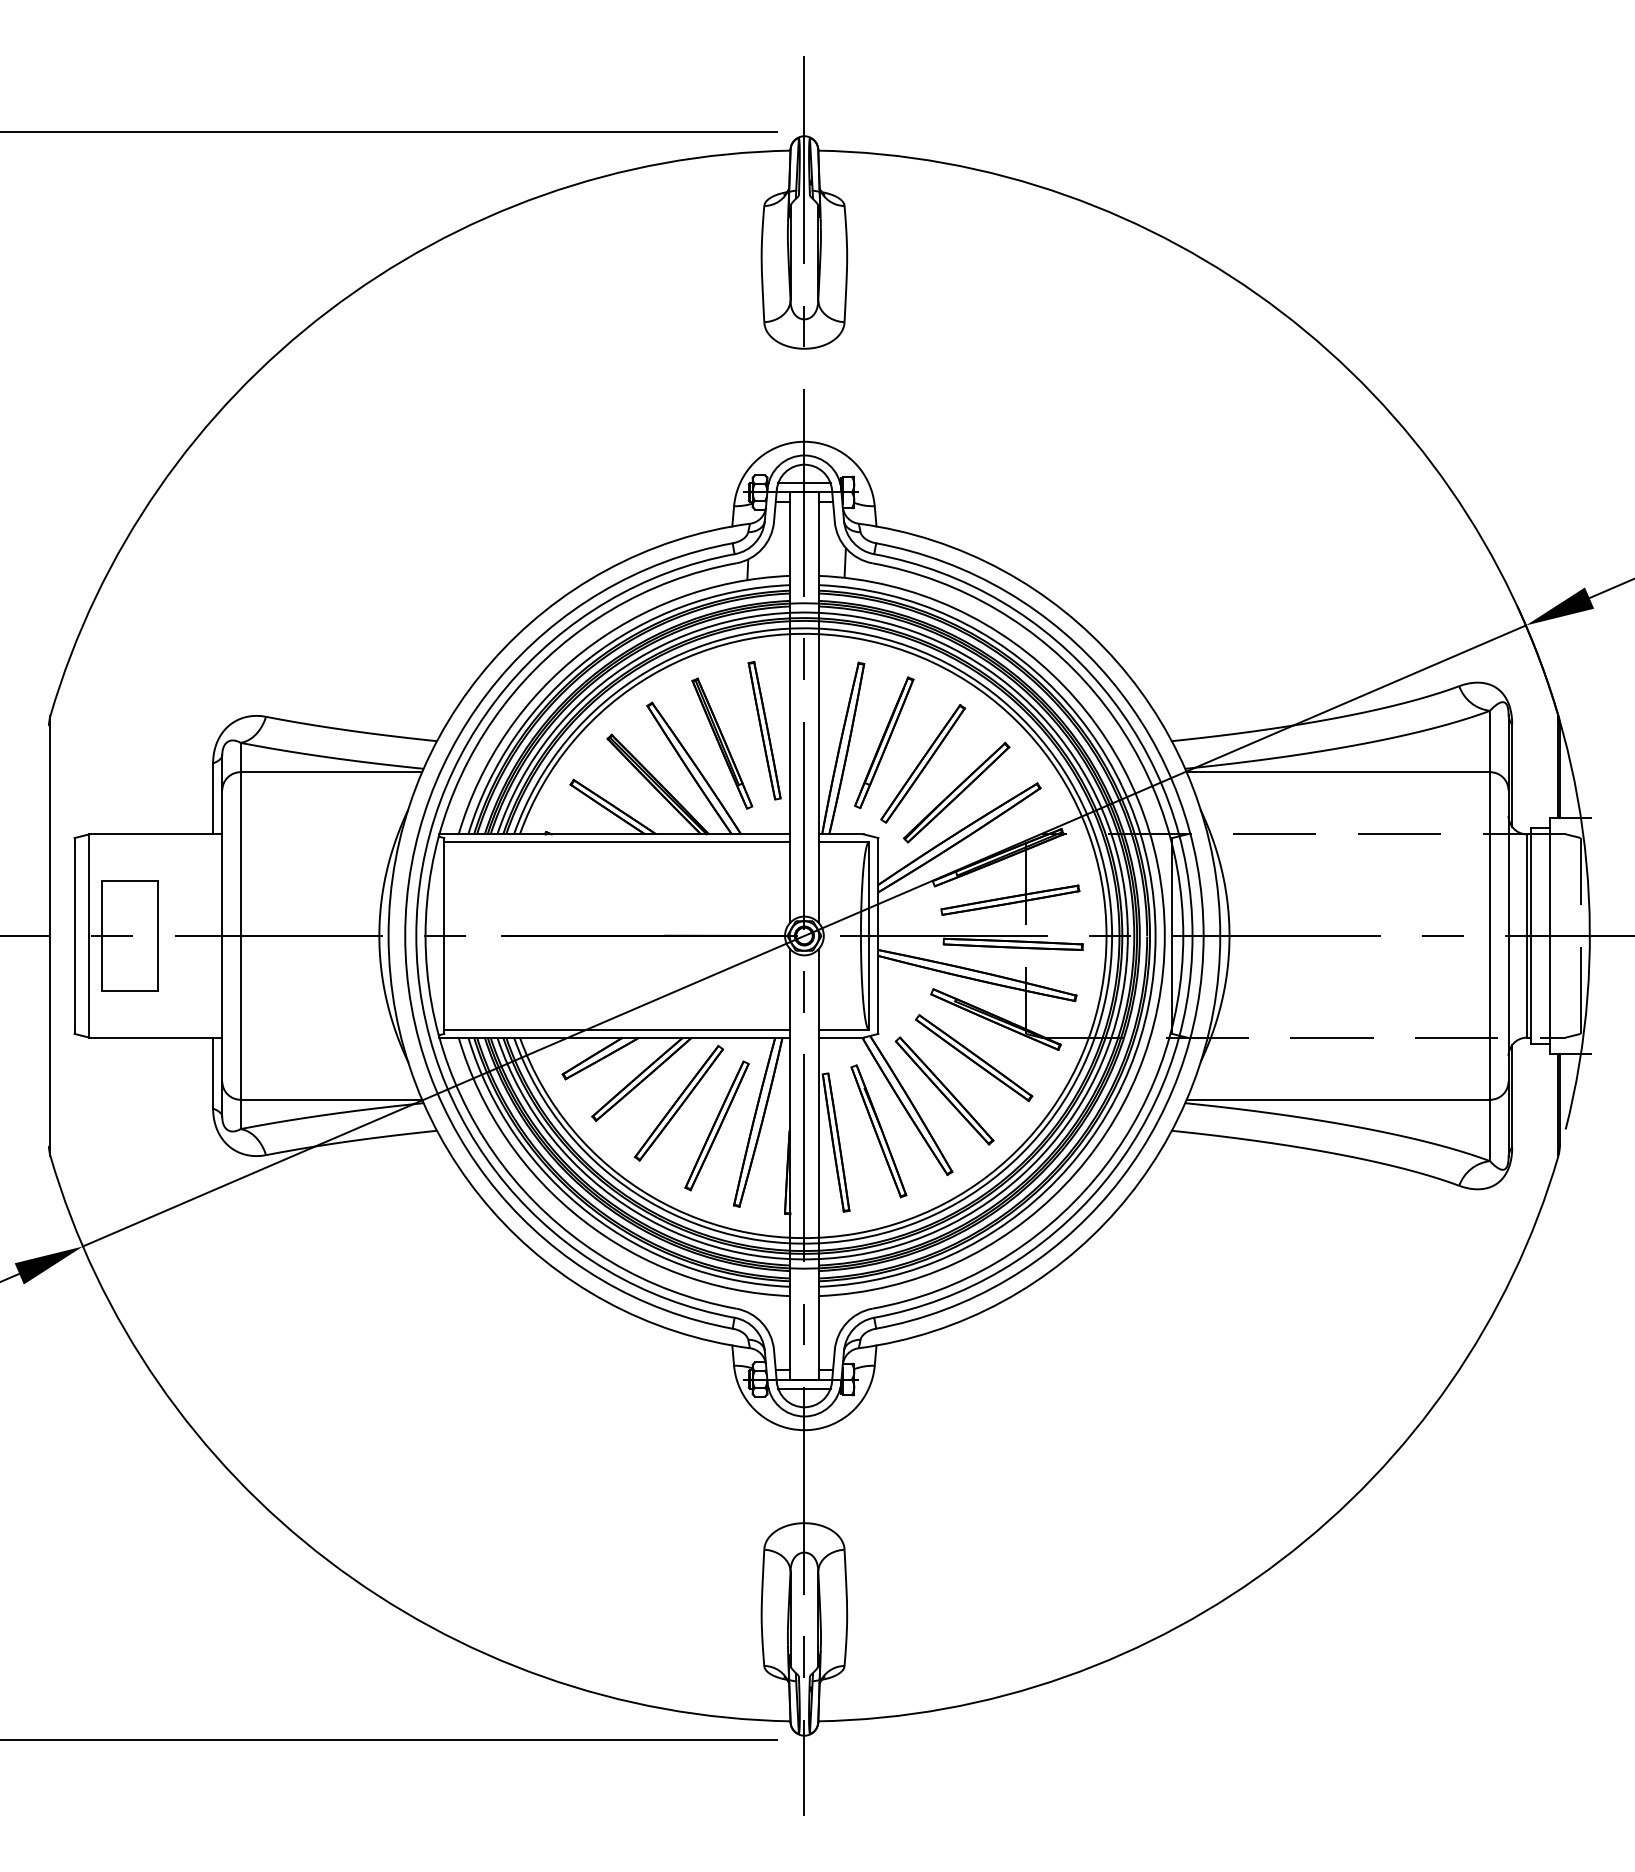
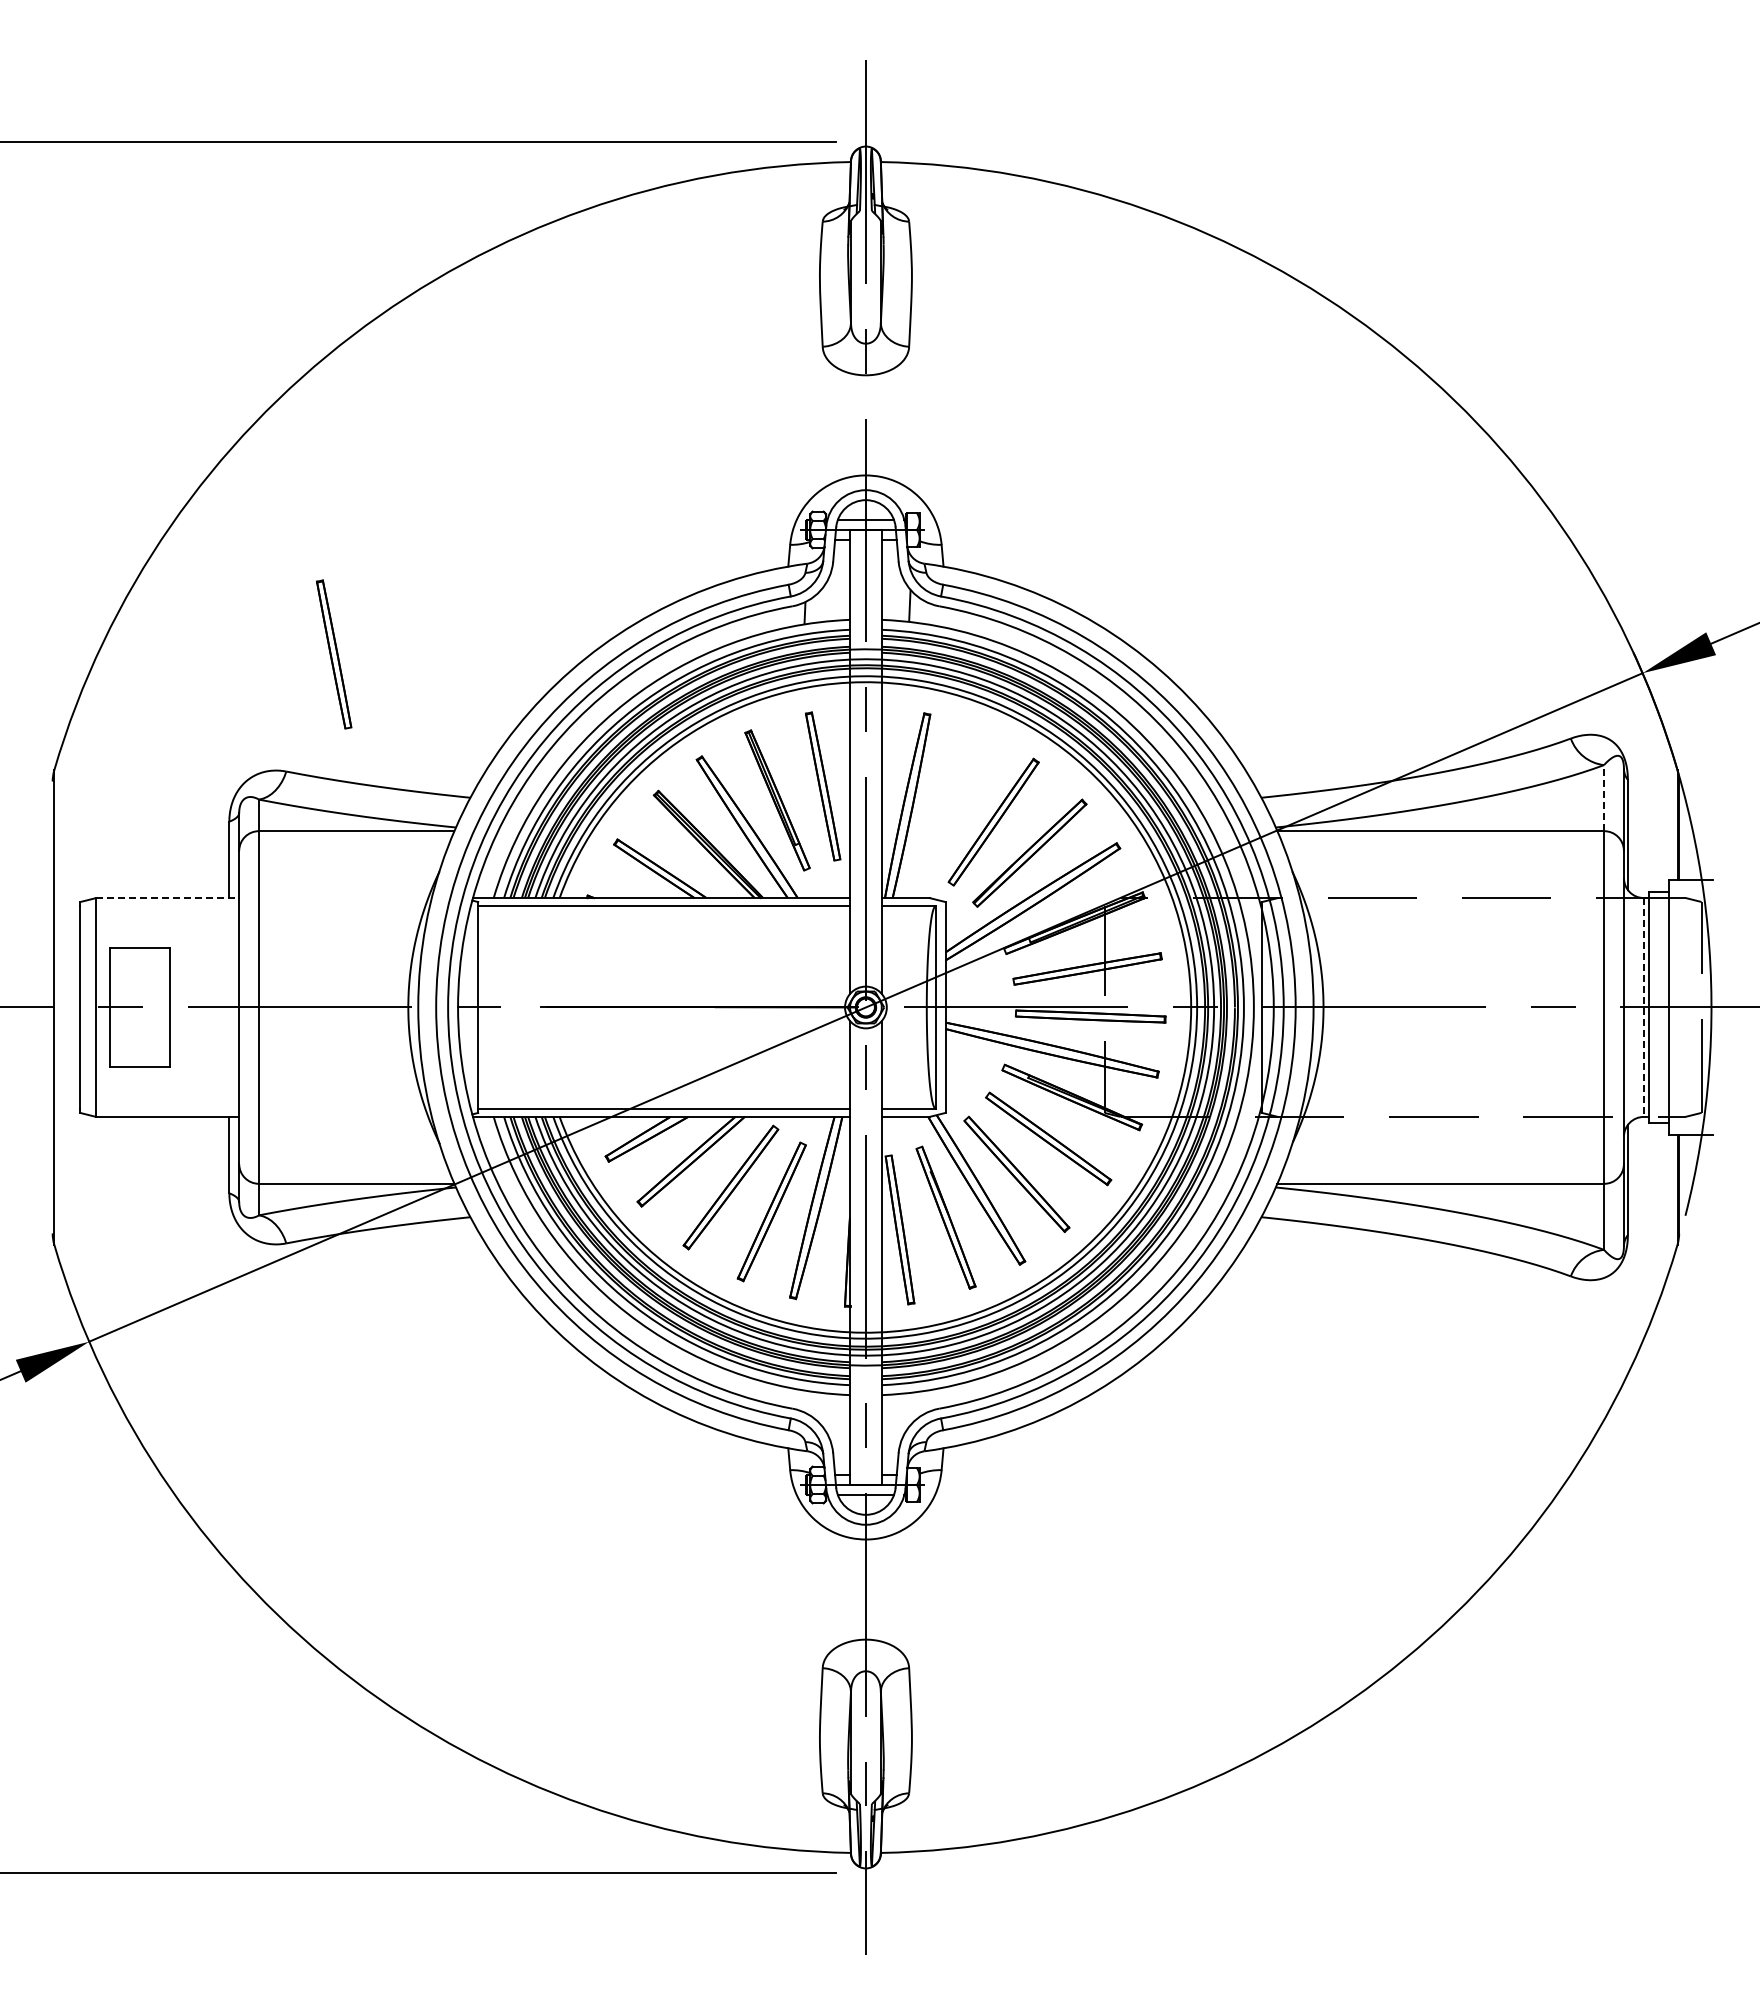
part: (310, 608) -> (334, 654), added
line: (1490, 740) -> (1604, 797), solid -> dashed
part: (883, 742) -> (951, 799), removed
line: (155, 834) -> (167, 898), solid -> dashed
line: (1526, 936) -> (1643, 1008), solid -> dashed

